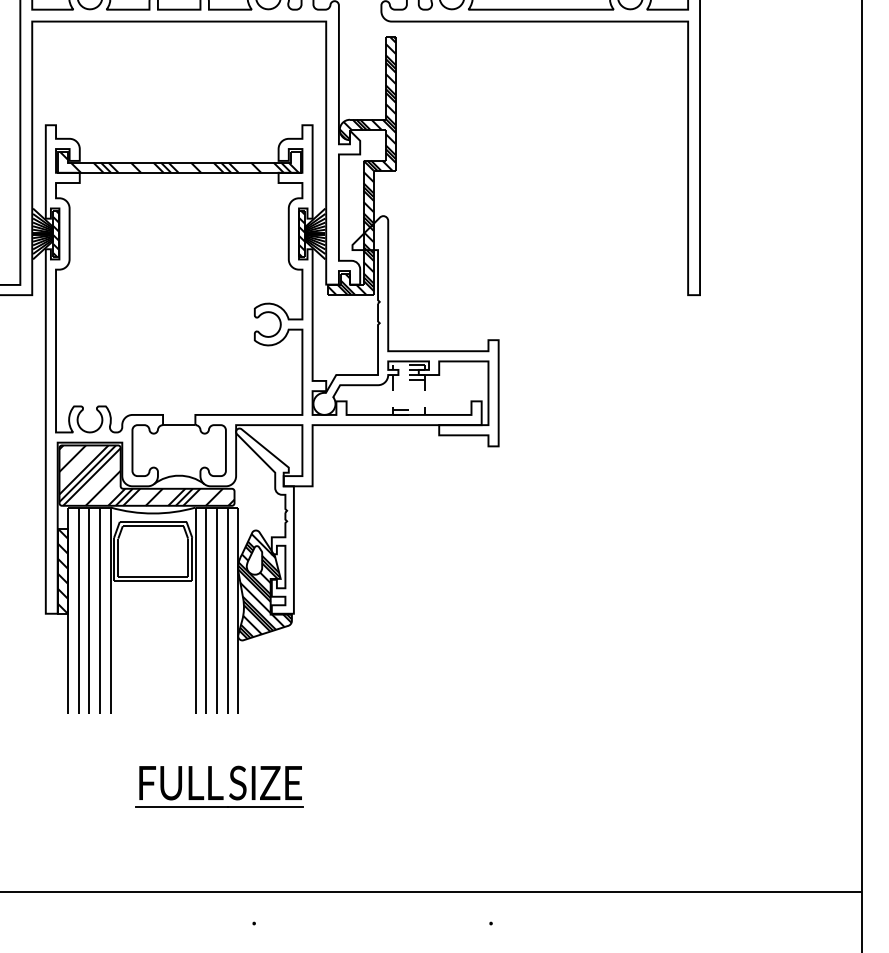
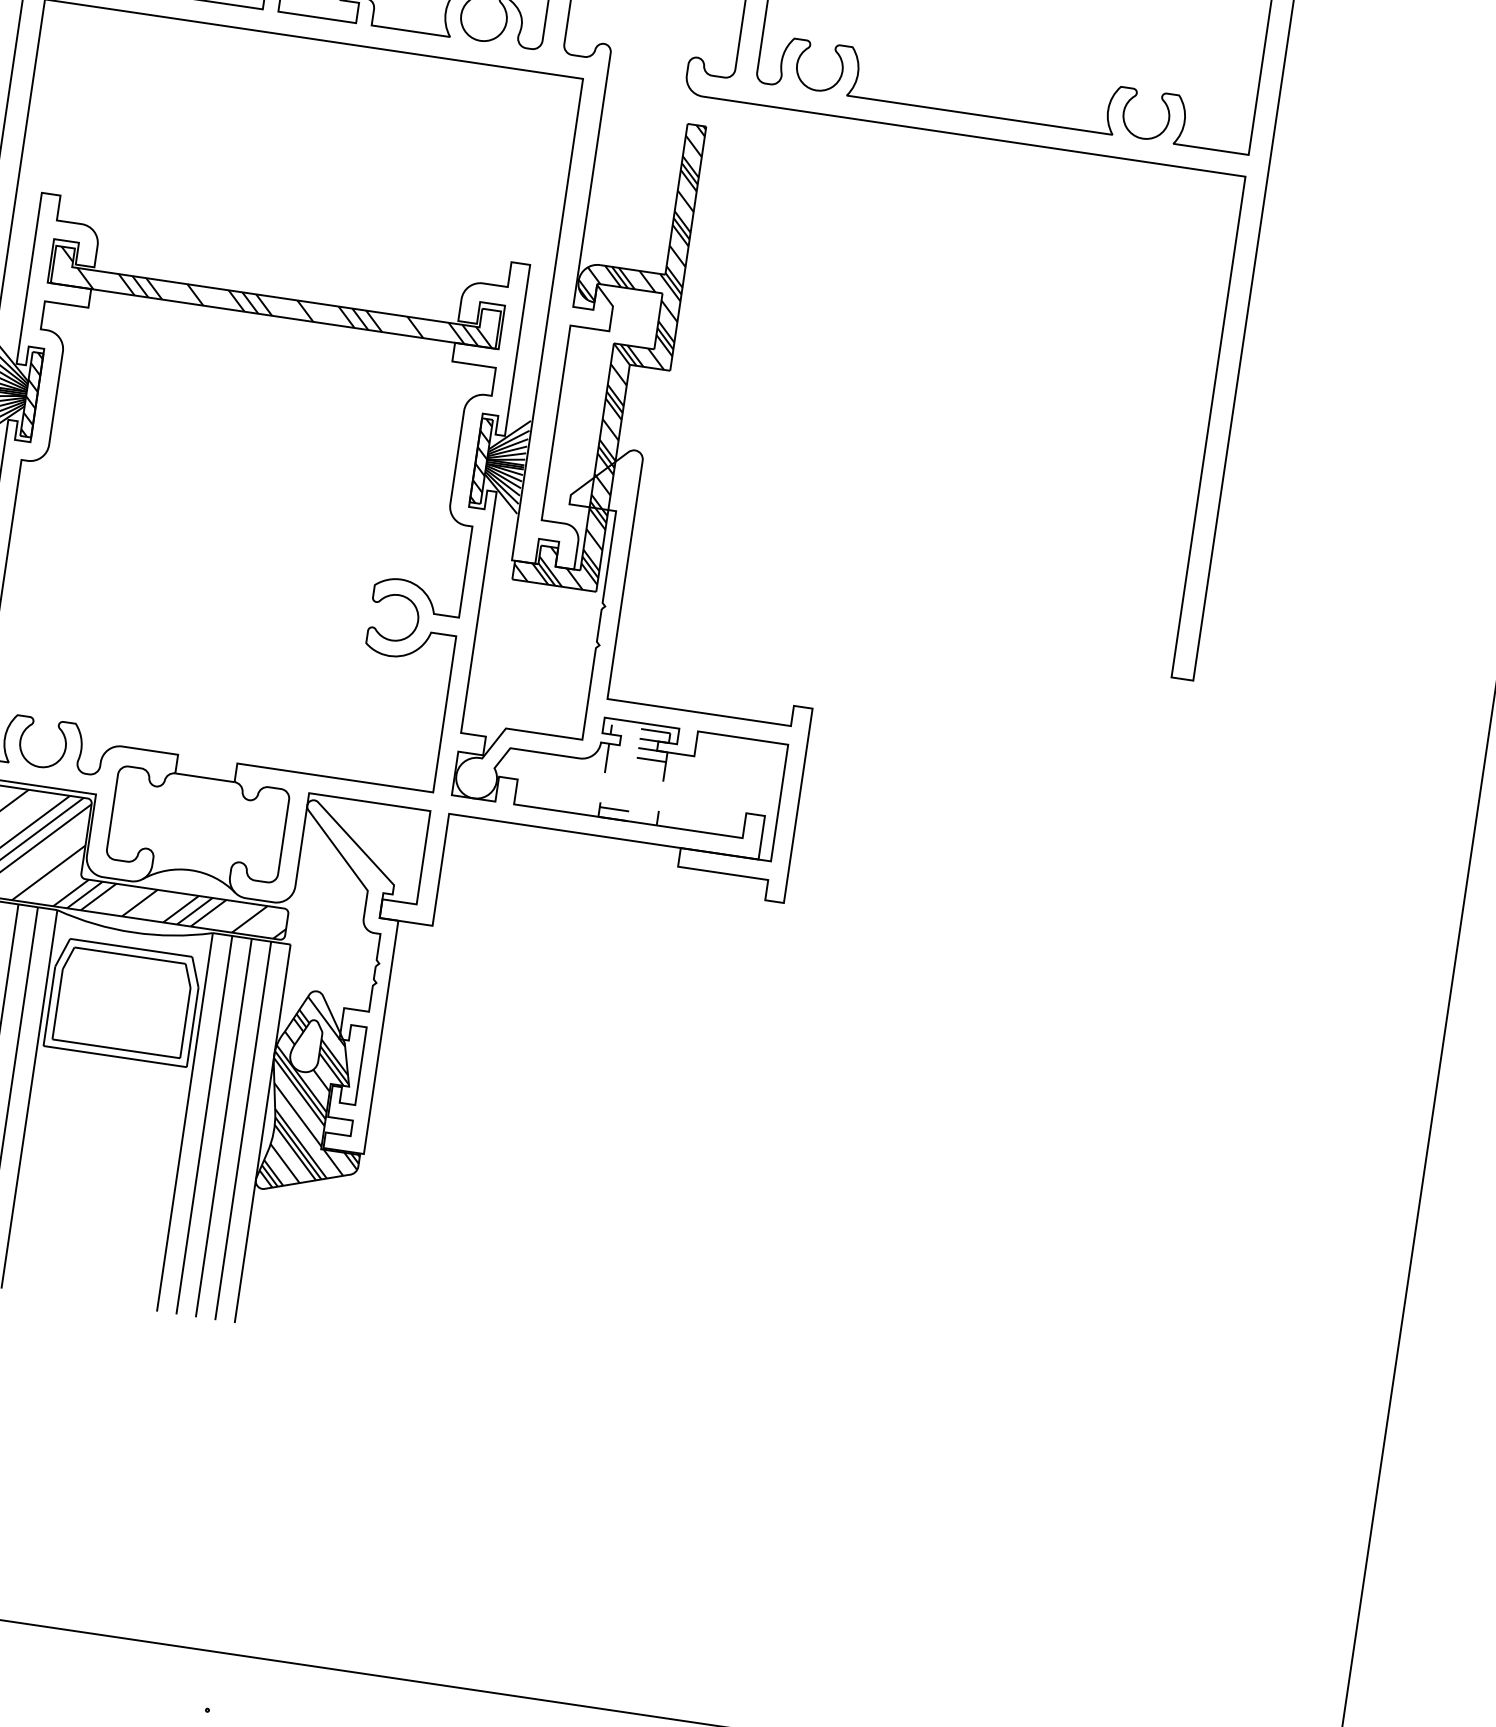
part: (211, 786) -> (166, 1447), removed

